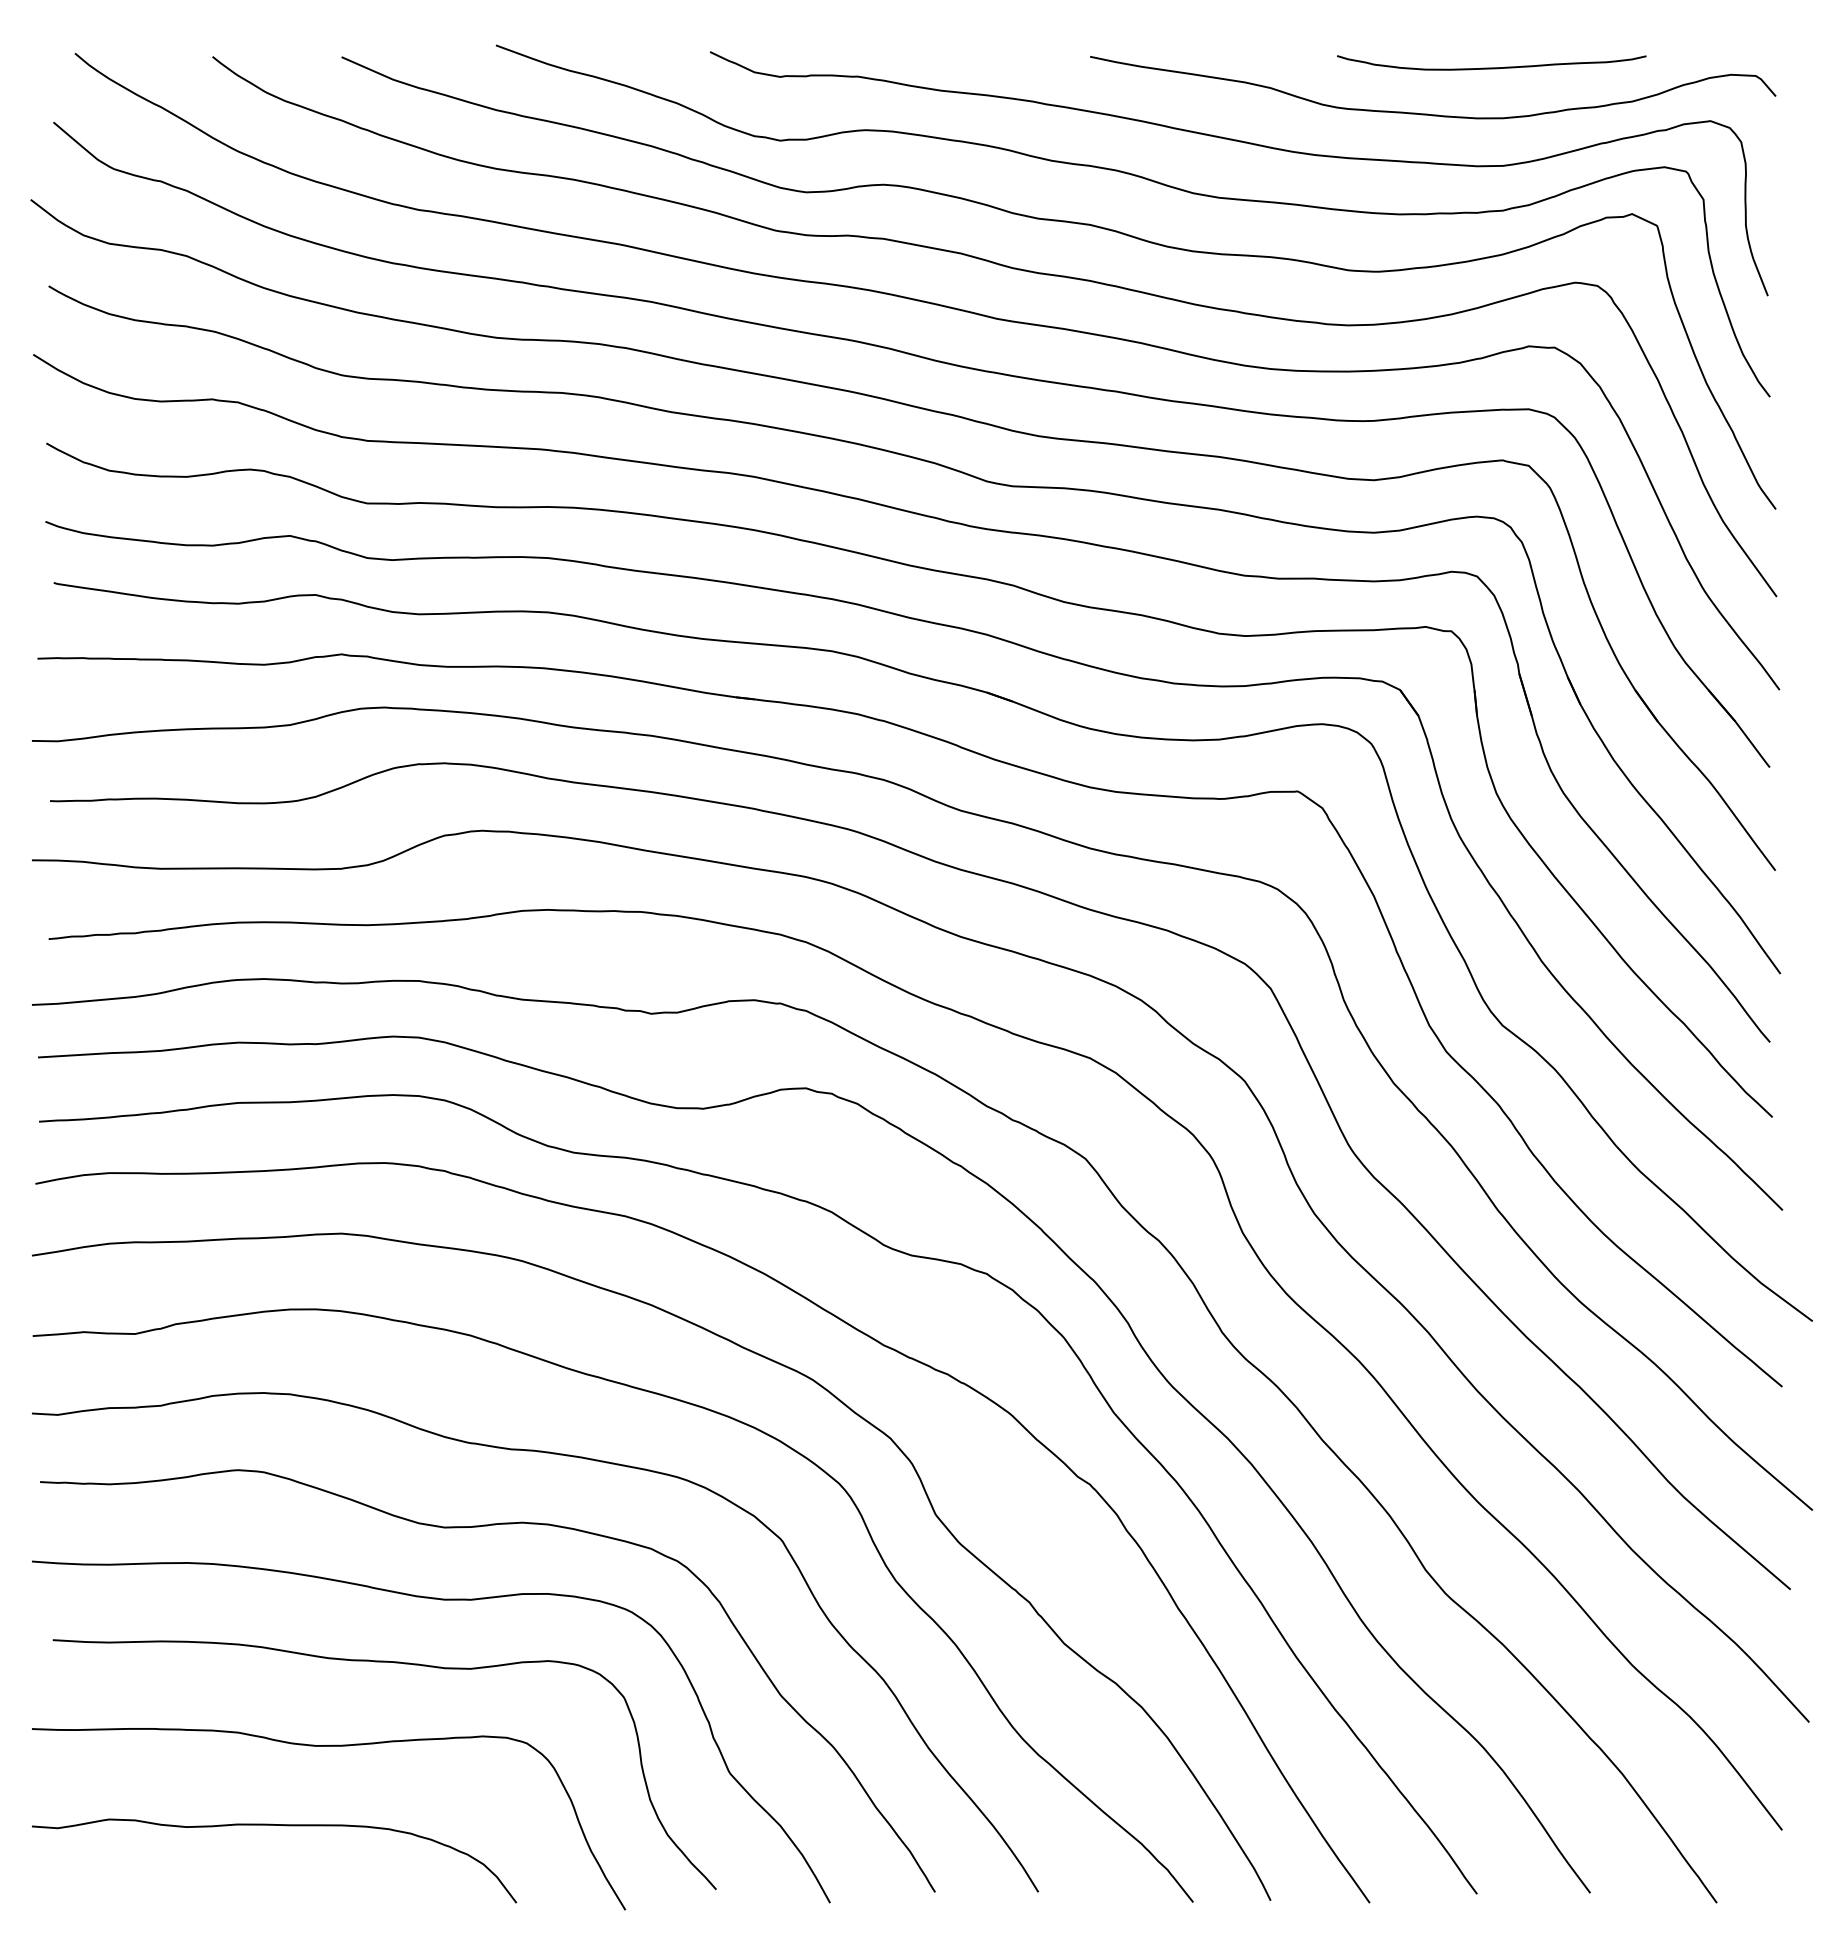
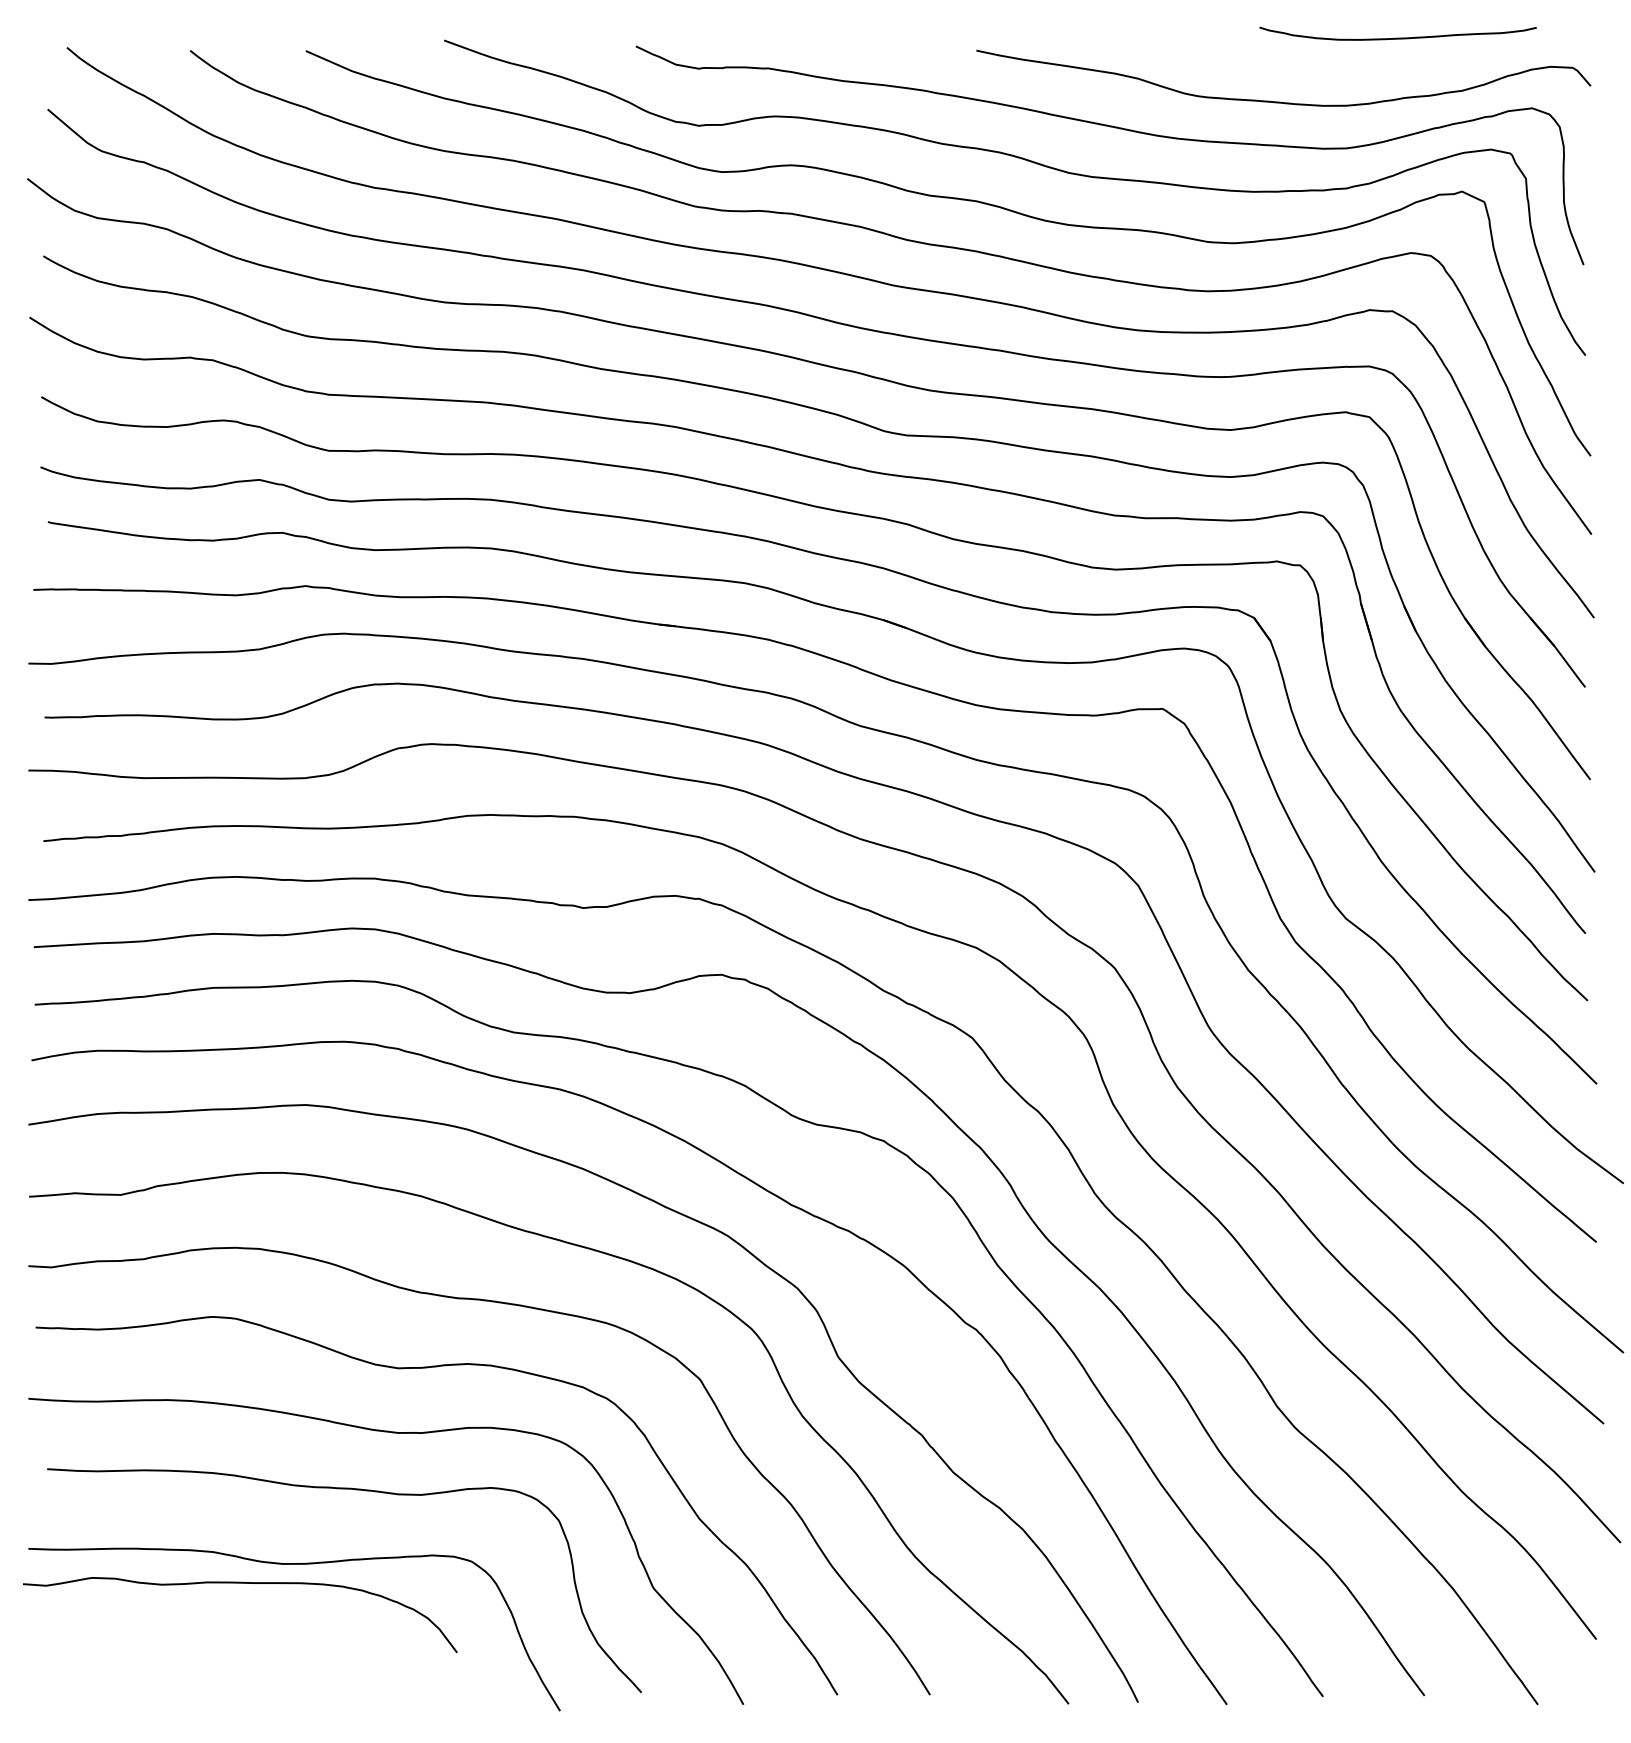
curve: (1491, 67) -> (1397, 37), moved
curve: (274, 1825) -> (240, 1583), moved

